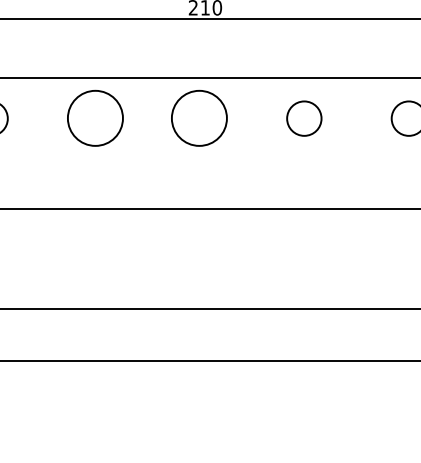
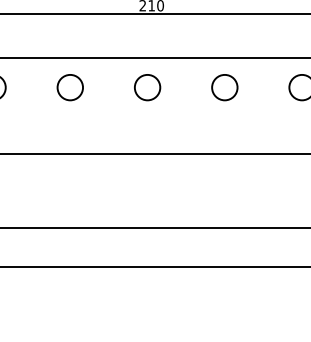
circle: (94, 118) -> (69, 87), size x0.62
circle: (199, 118) -> (147, 87), size x0.62

